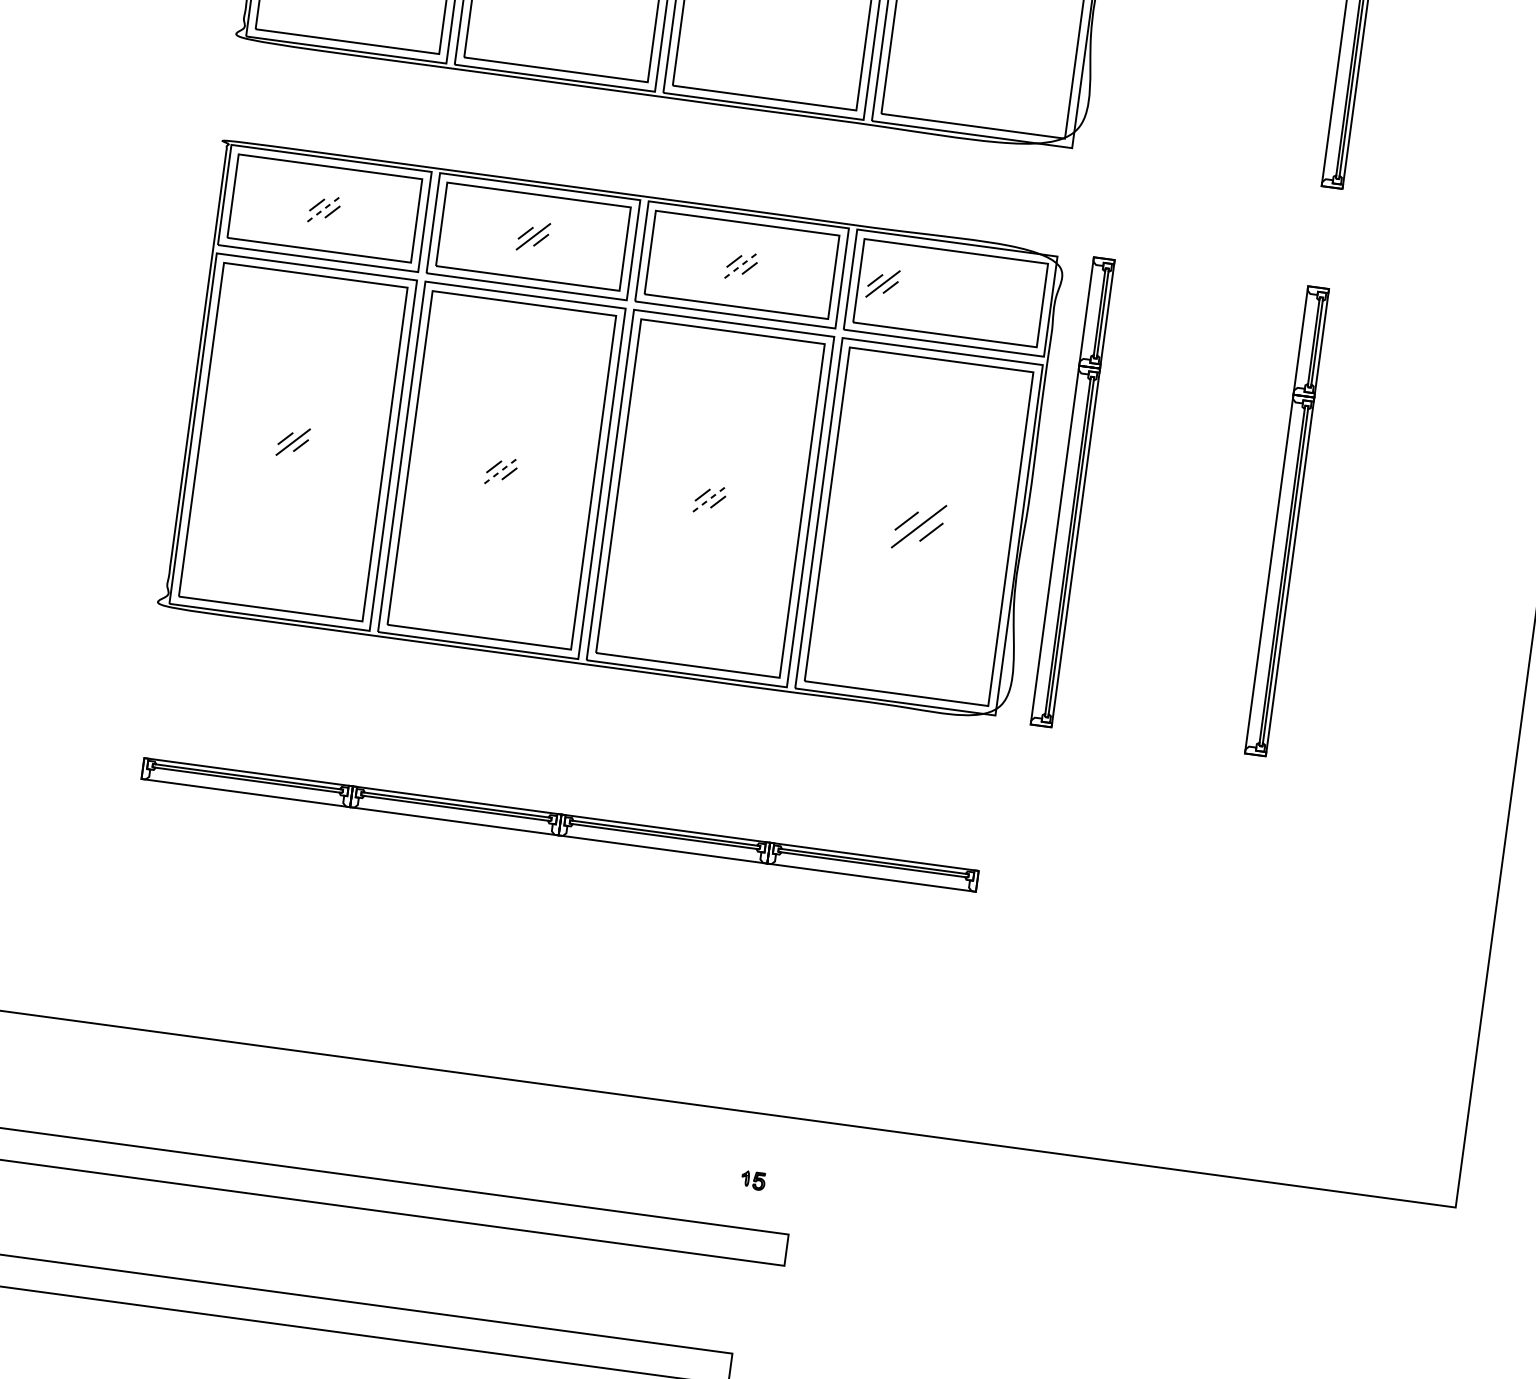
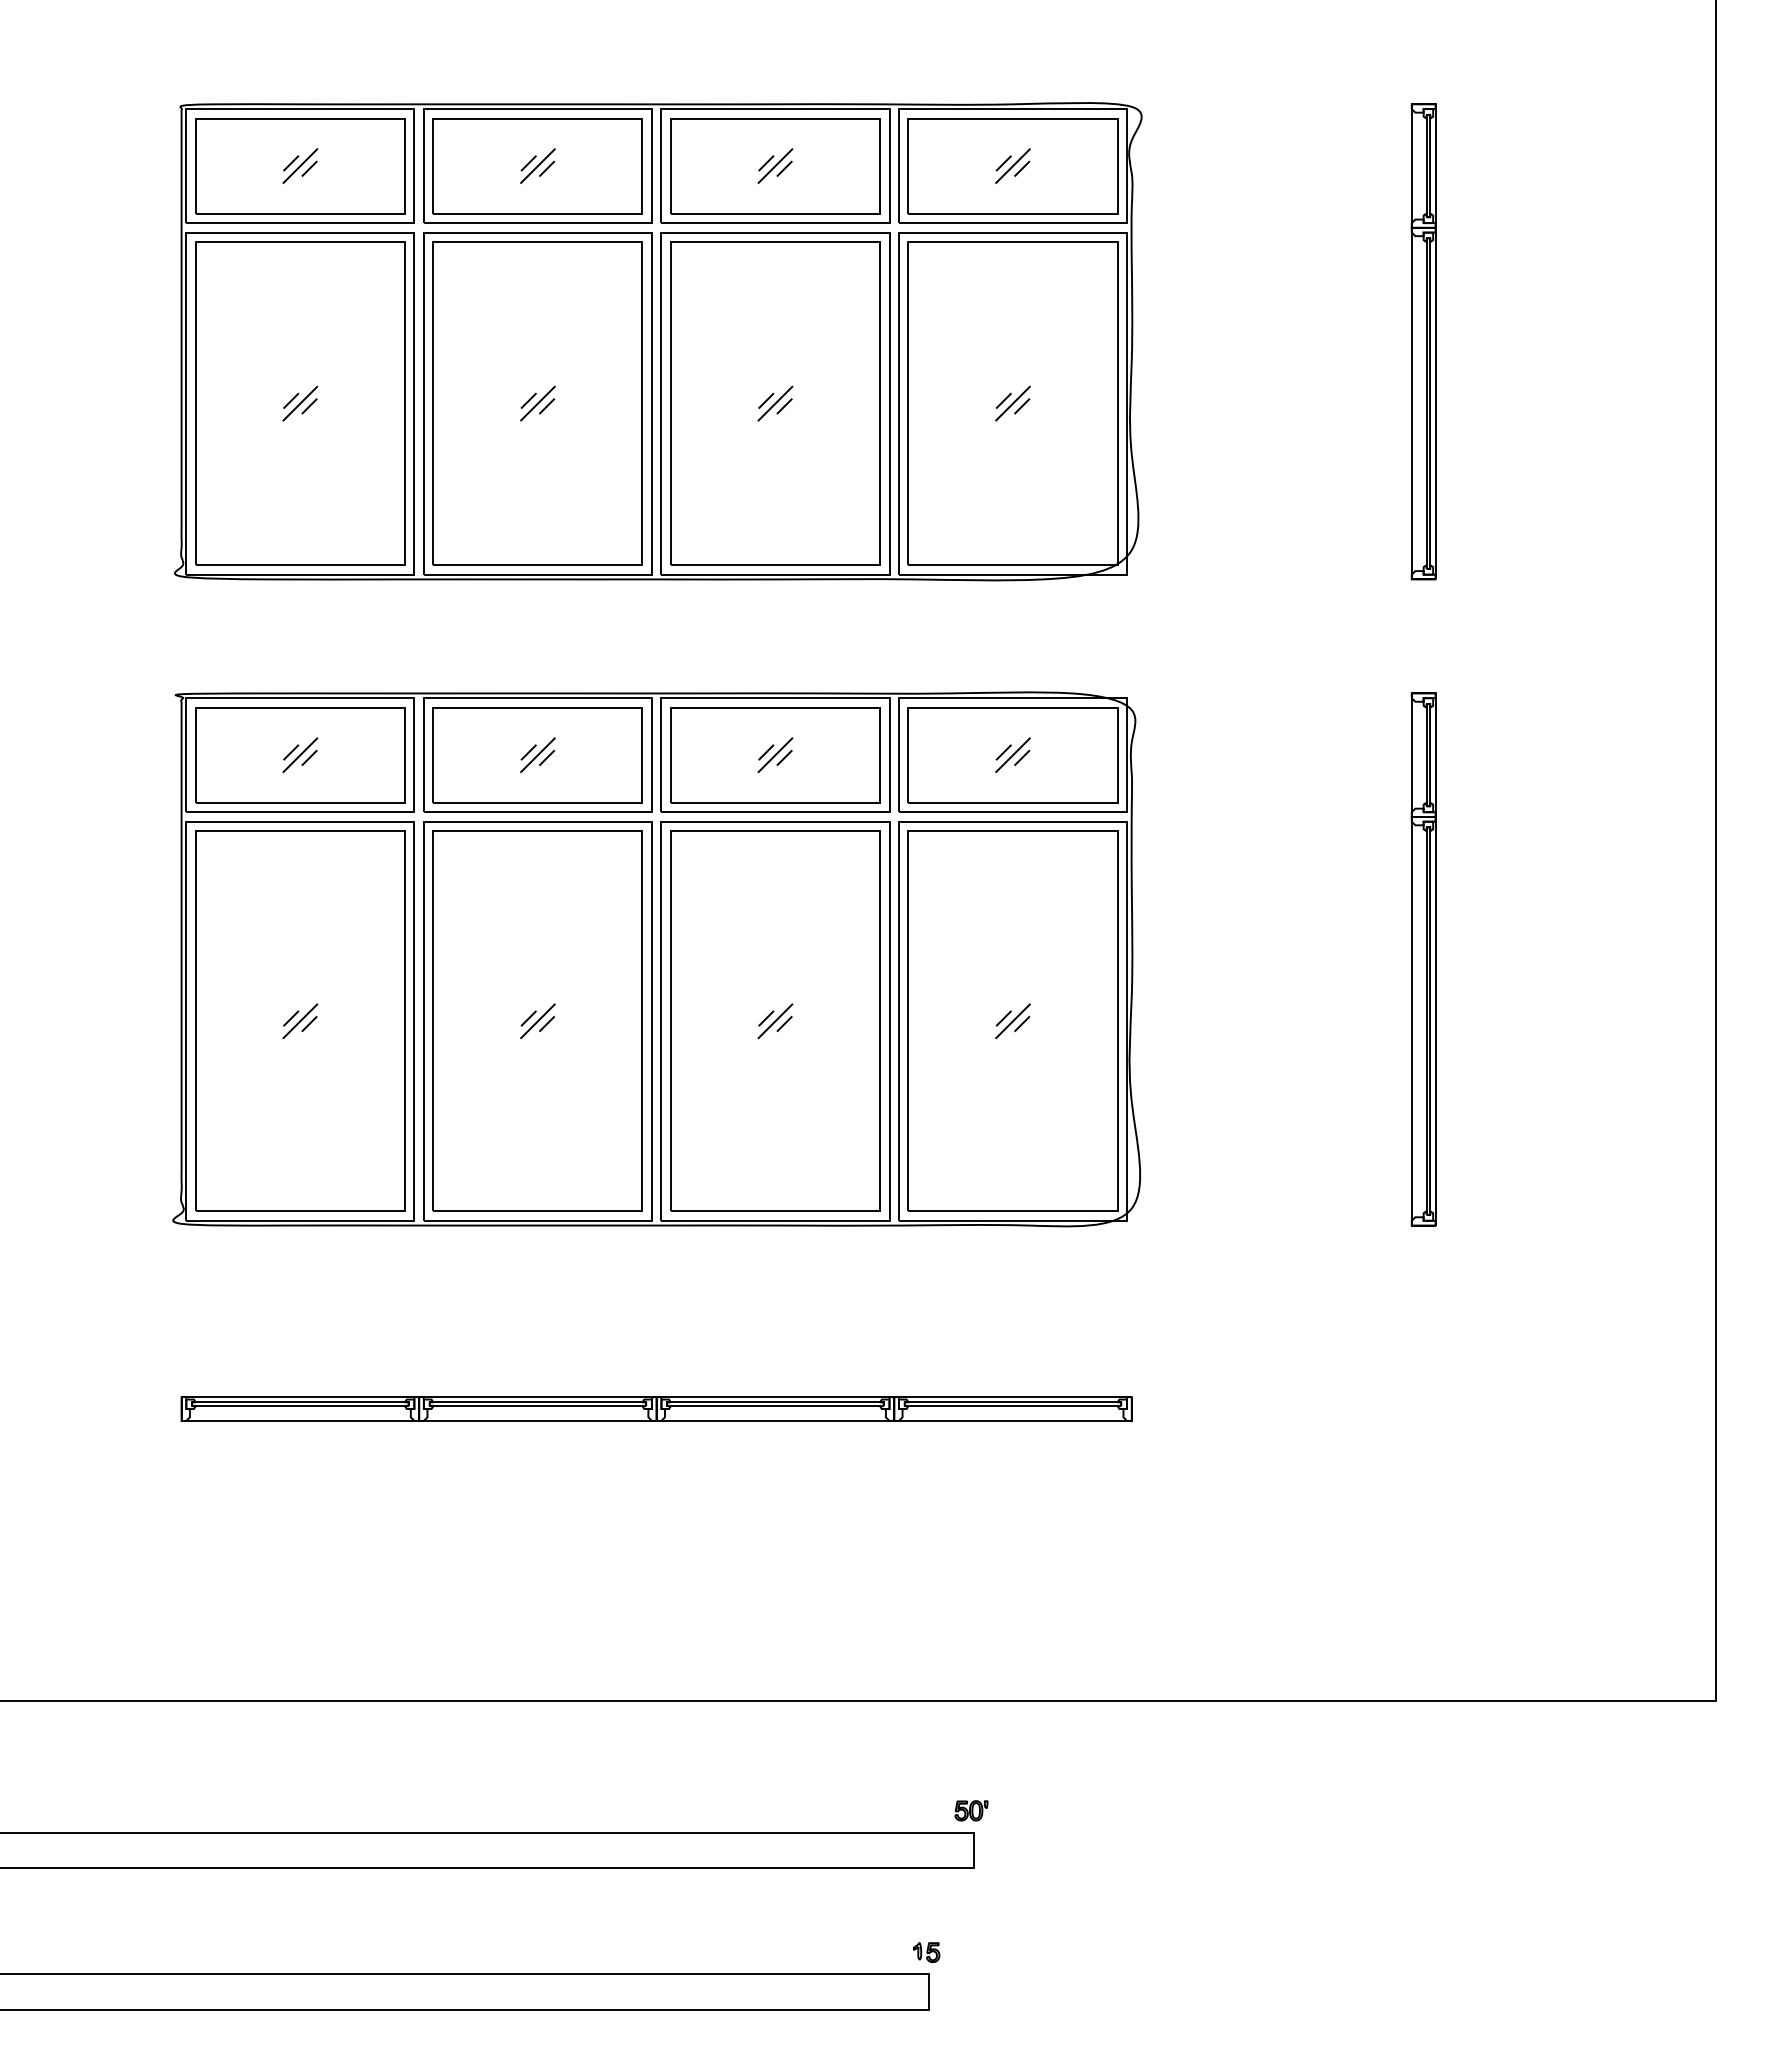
line: (324, 208) -> (300, 755), dashed -> solid
line: (742, 265) -> (775, 755), dashed -> solid
part: (882, 284) -> (1012, 755), moved
line: (501, 470) -> (537, 1021), dashed -> solid
part: (1072, 492) -> (1179, 959), removed
line: (710, 498) -> (775, 1021), dashed -> solid
part: (918, 526) -> (1012, 1021), size x0.62
part: (753, 1180) -> (926, 1952), moved
part: (788, 1214) -> (971, 1810), added

